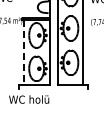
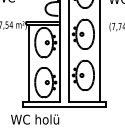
line: (24, 52) -> (29, 63), dashed -> solid
line: (53, 89) -> (64, 107), added

